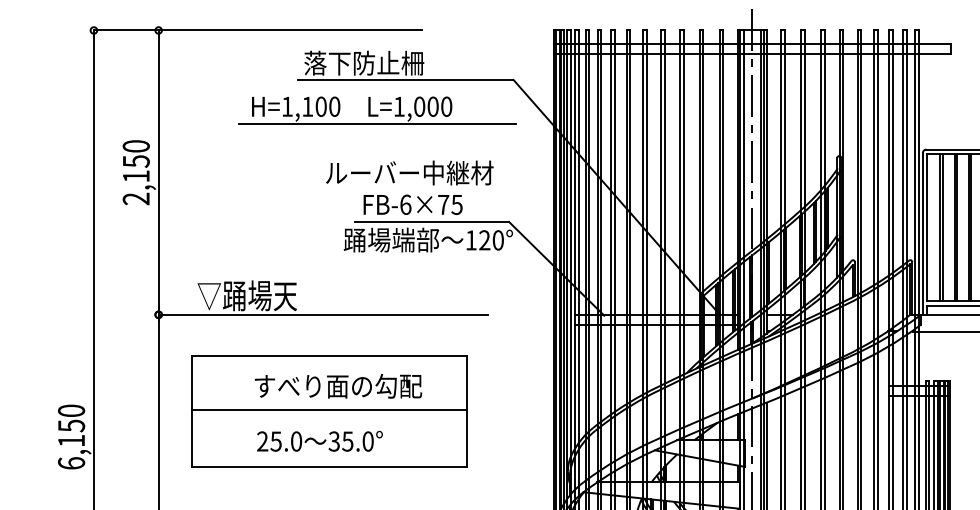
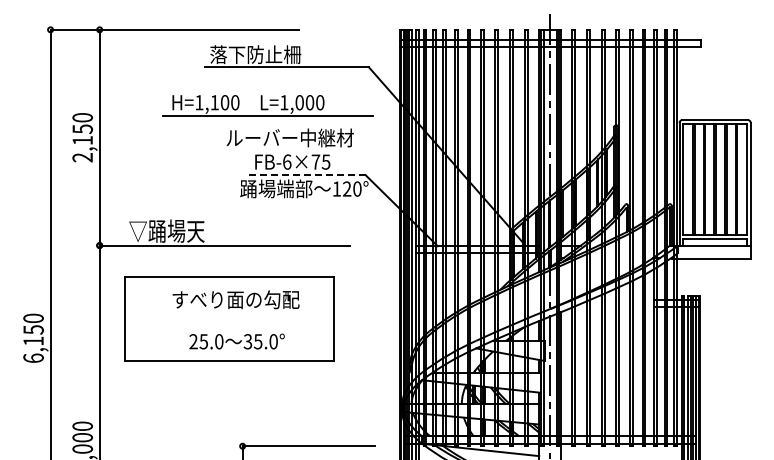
part: (377, 110) -> (267, 105), moved
line: (431, 222) -> (306, 175), solid -> dashed
line: (328, 409) -> (228, 317), removed
text: (319, 441) -> (236, 341), moved

